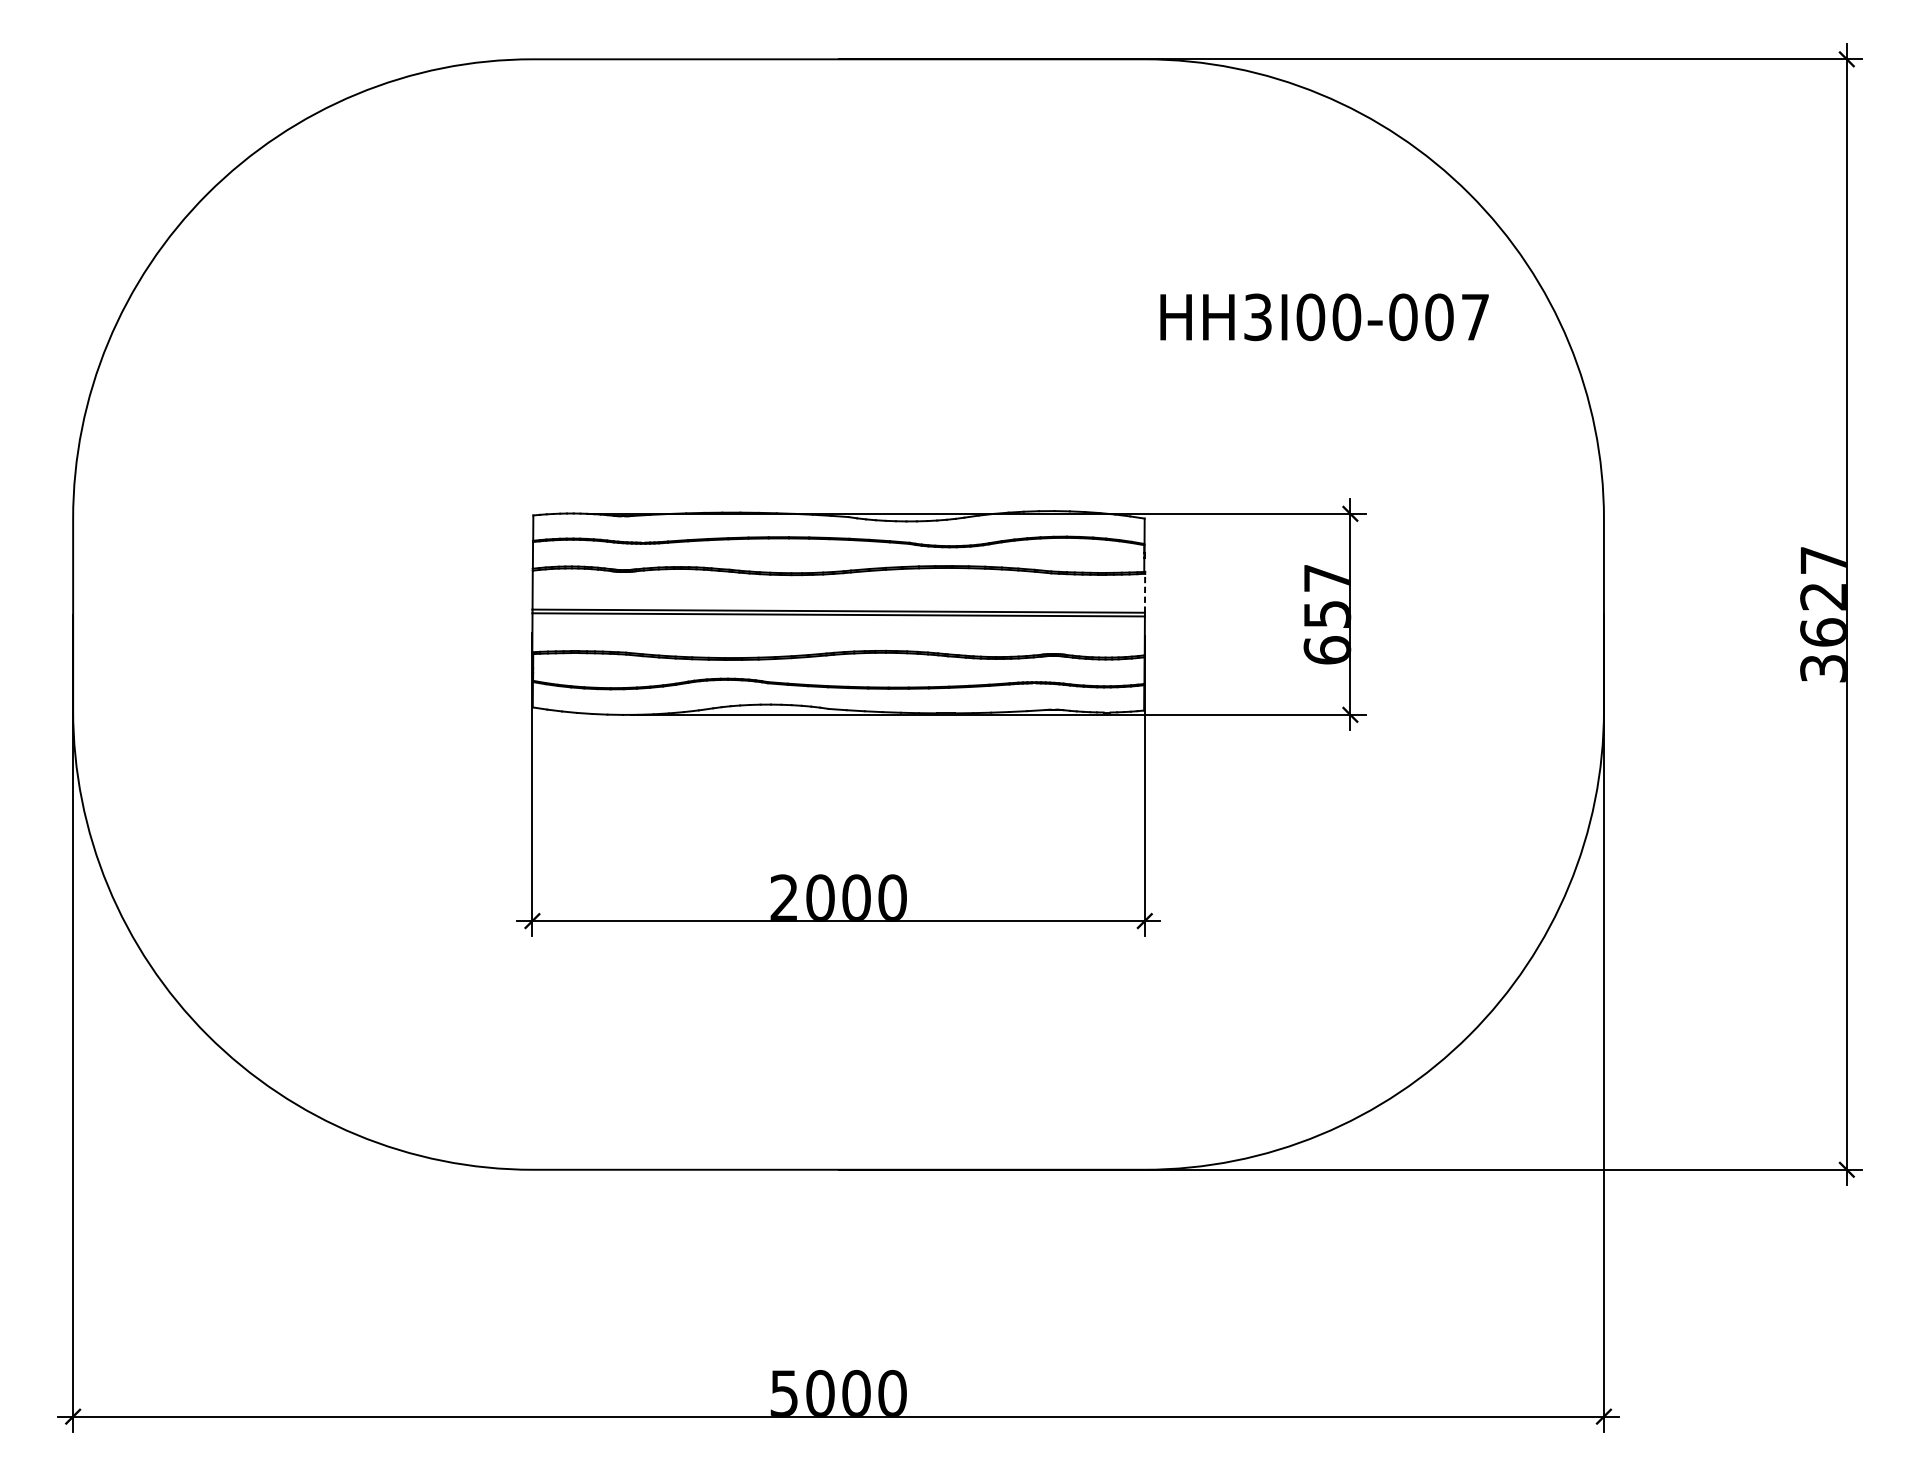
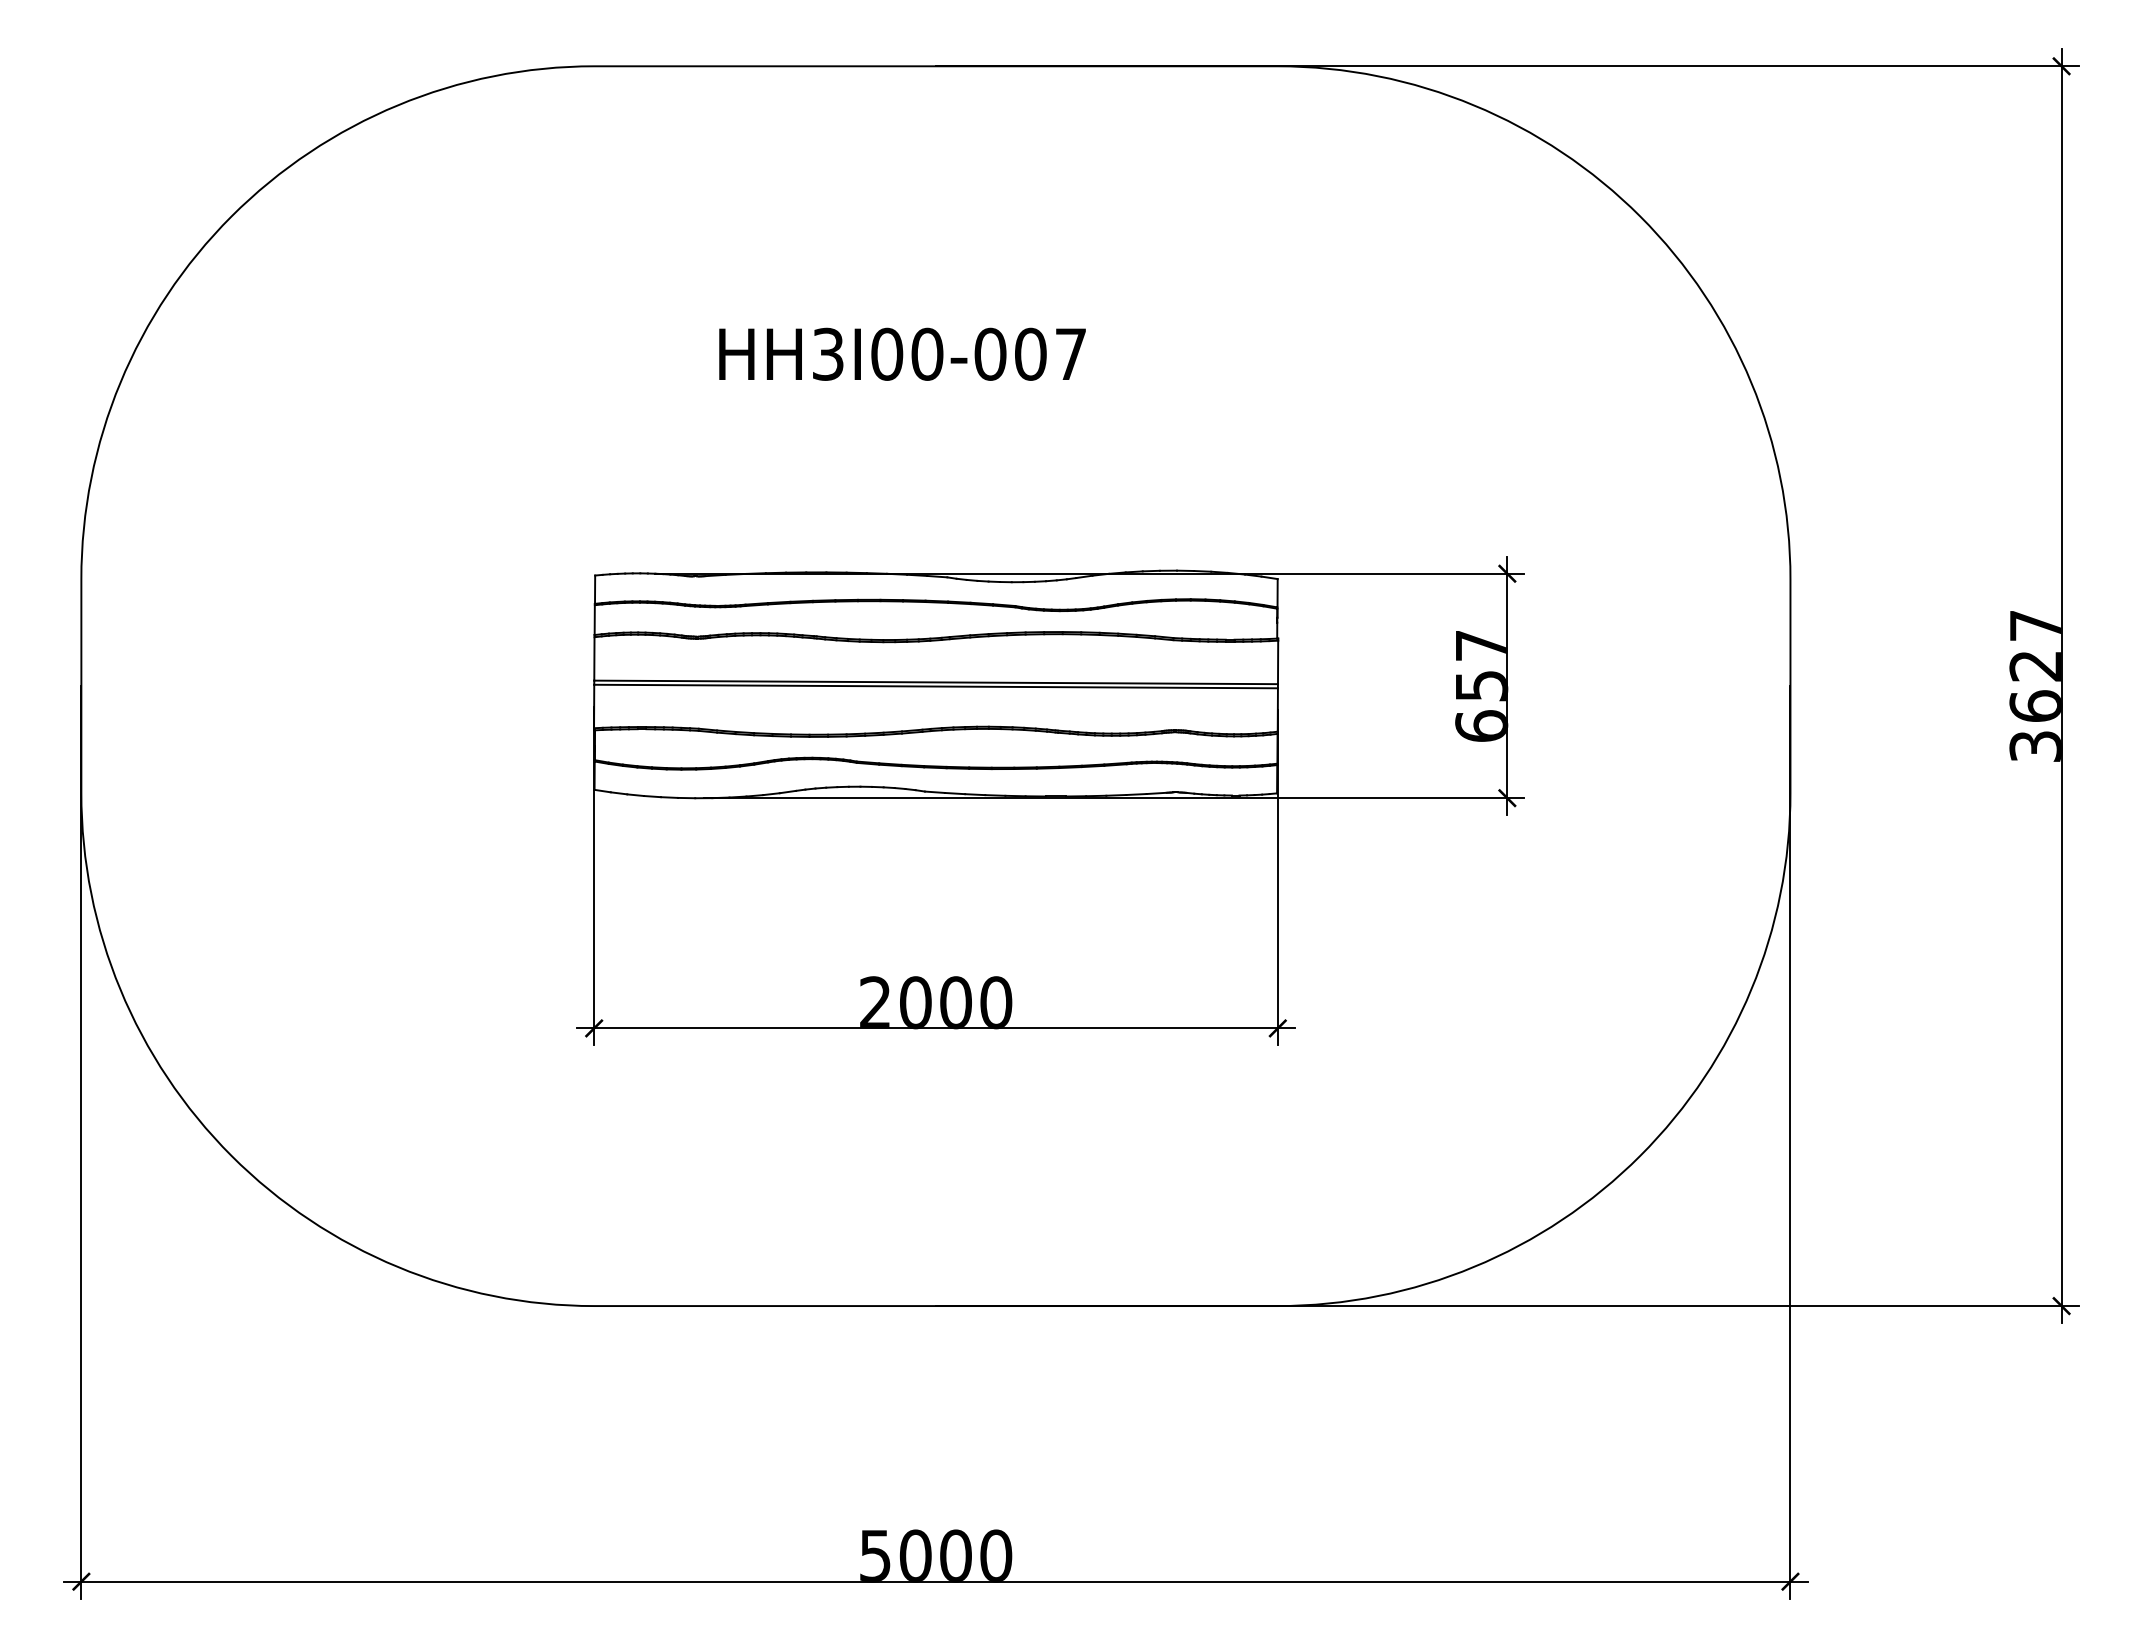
text: (1324, 316) -> (902, 353), moved
line: (1145, 593) -> (1278, 662), dashed -> solid

